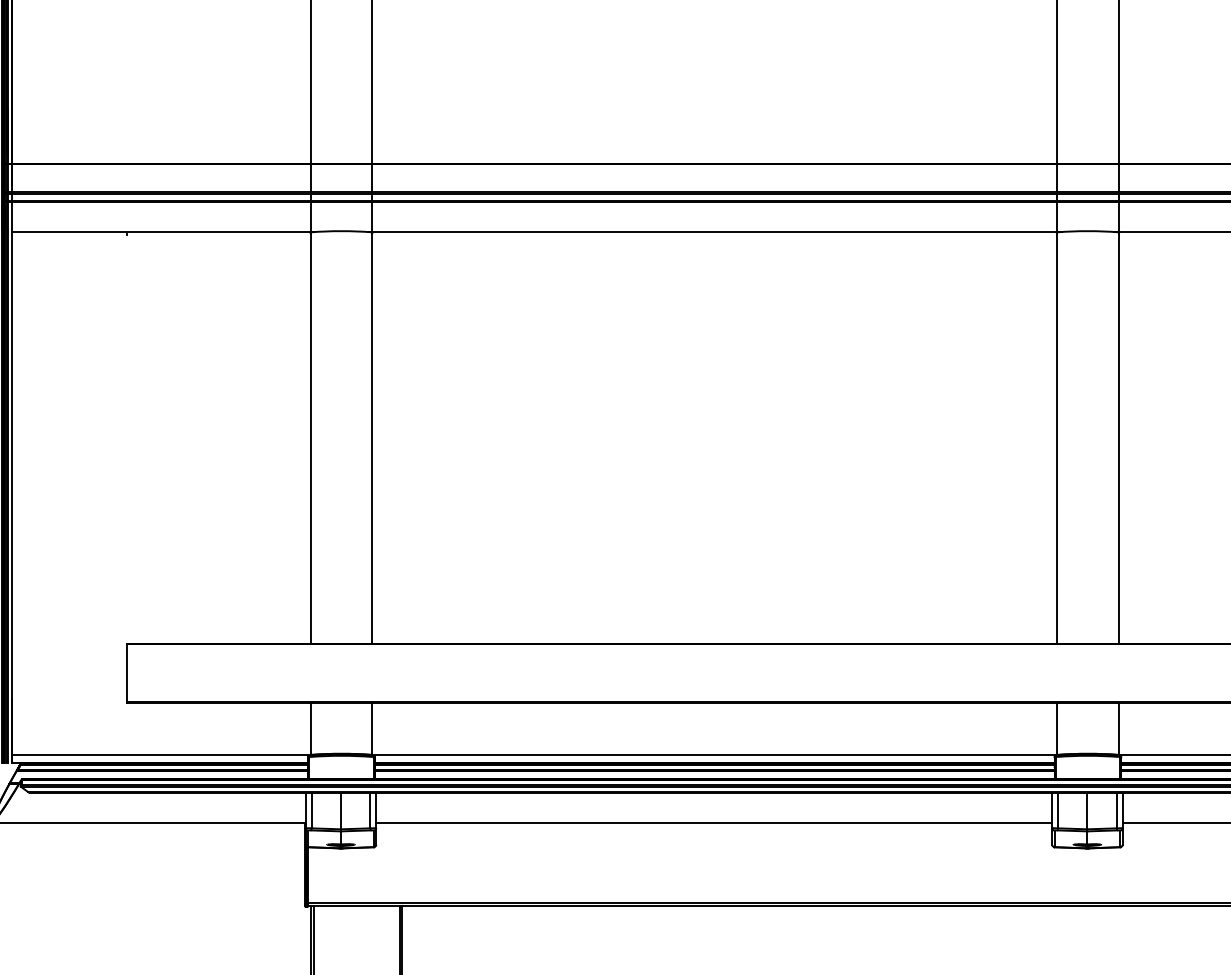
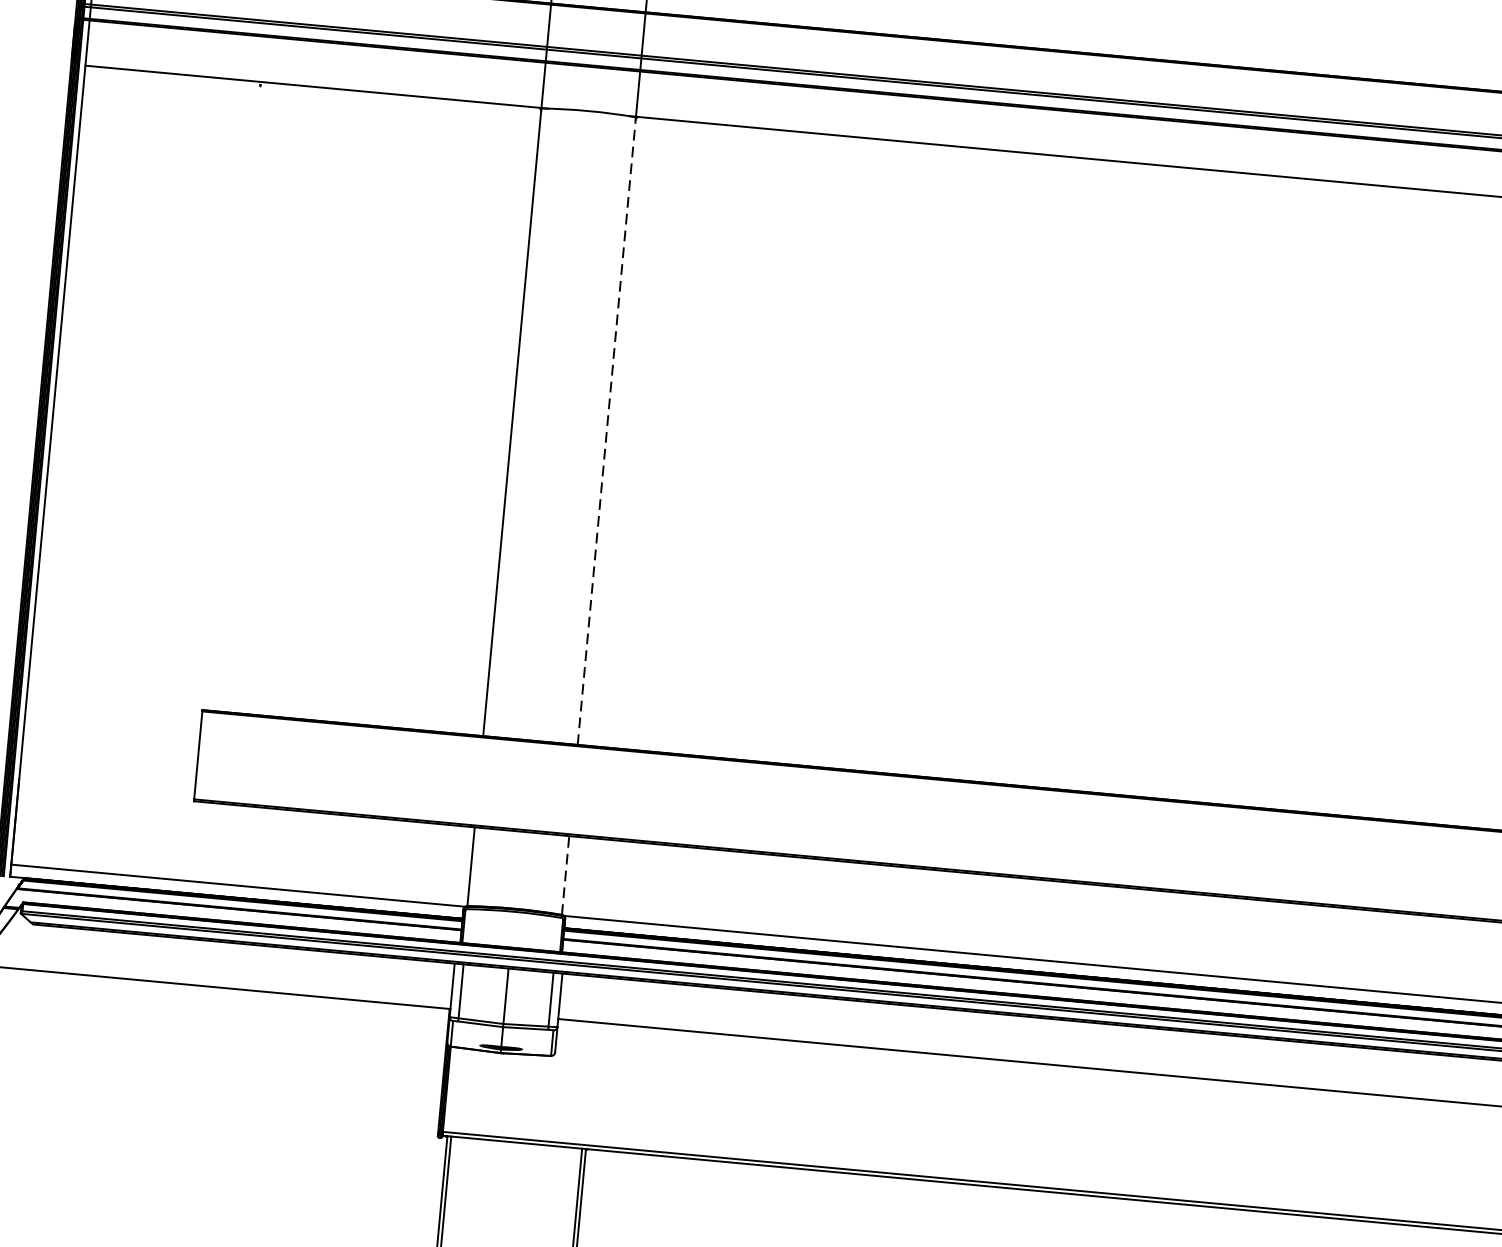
line: (372, 437) -> (606, 430), solid -> dashed
line: (372, 729) -> (565, 876), solid -> dashed

